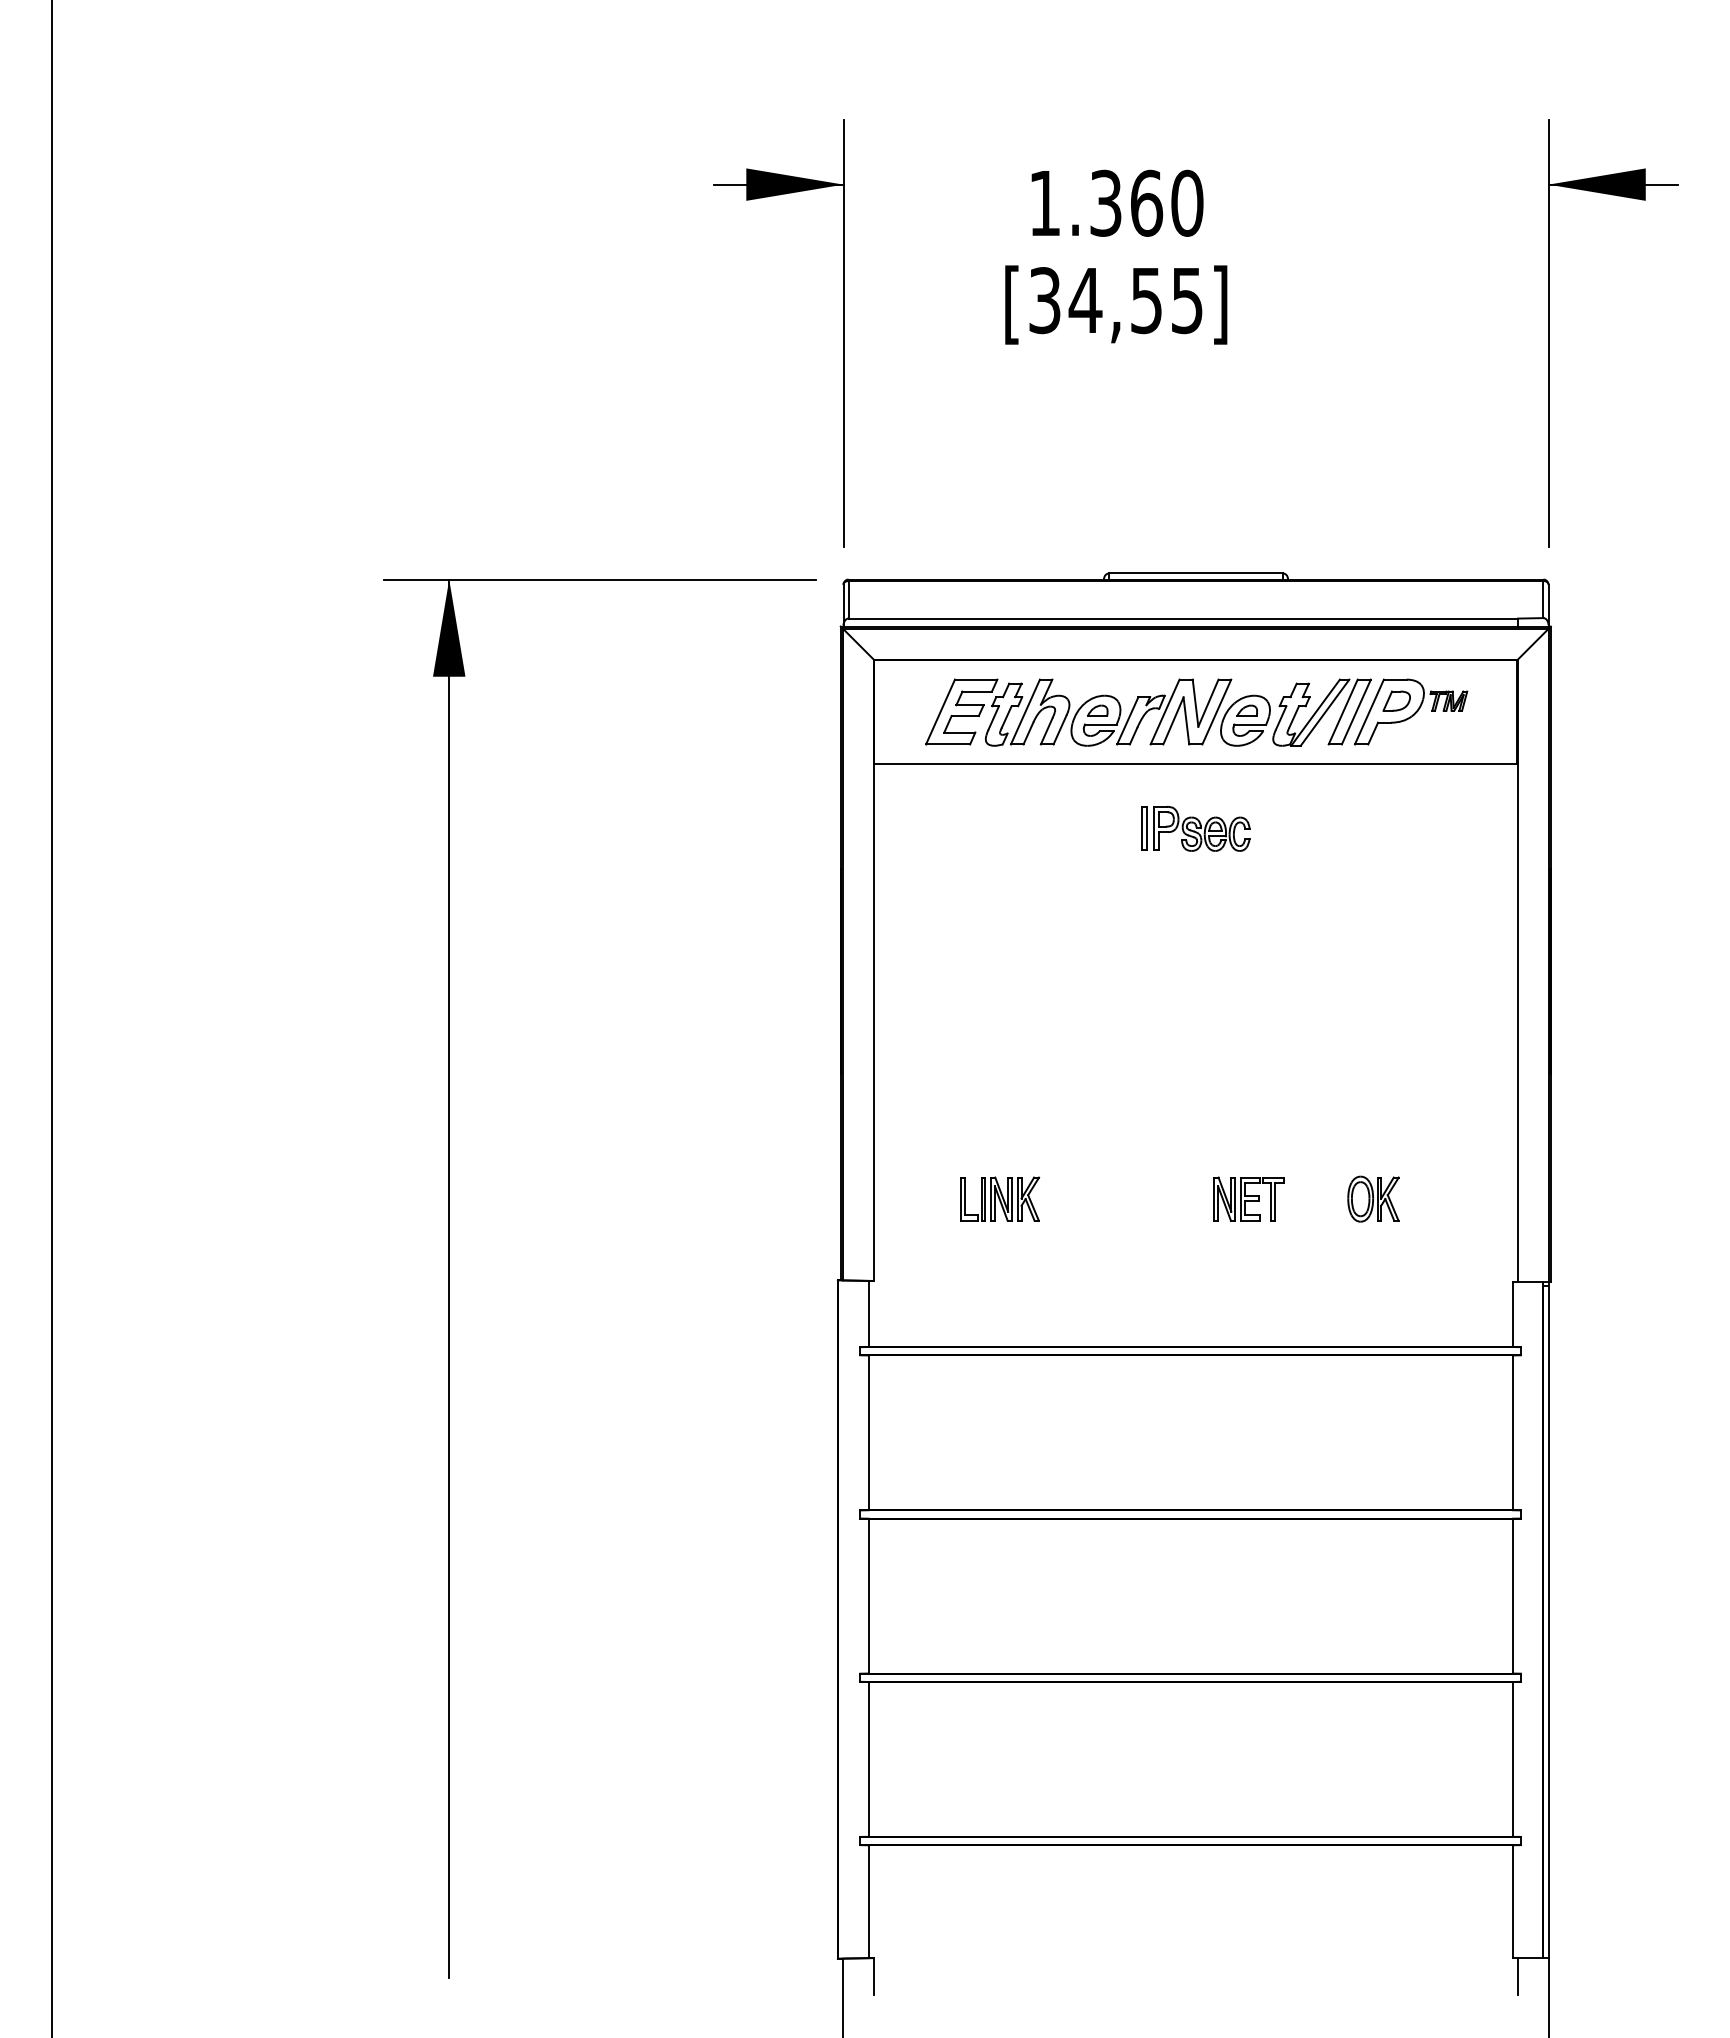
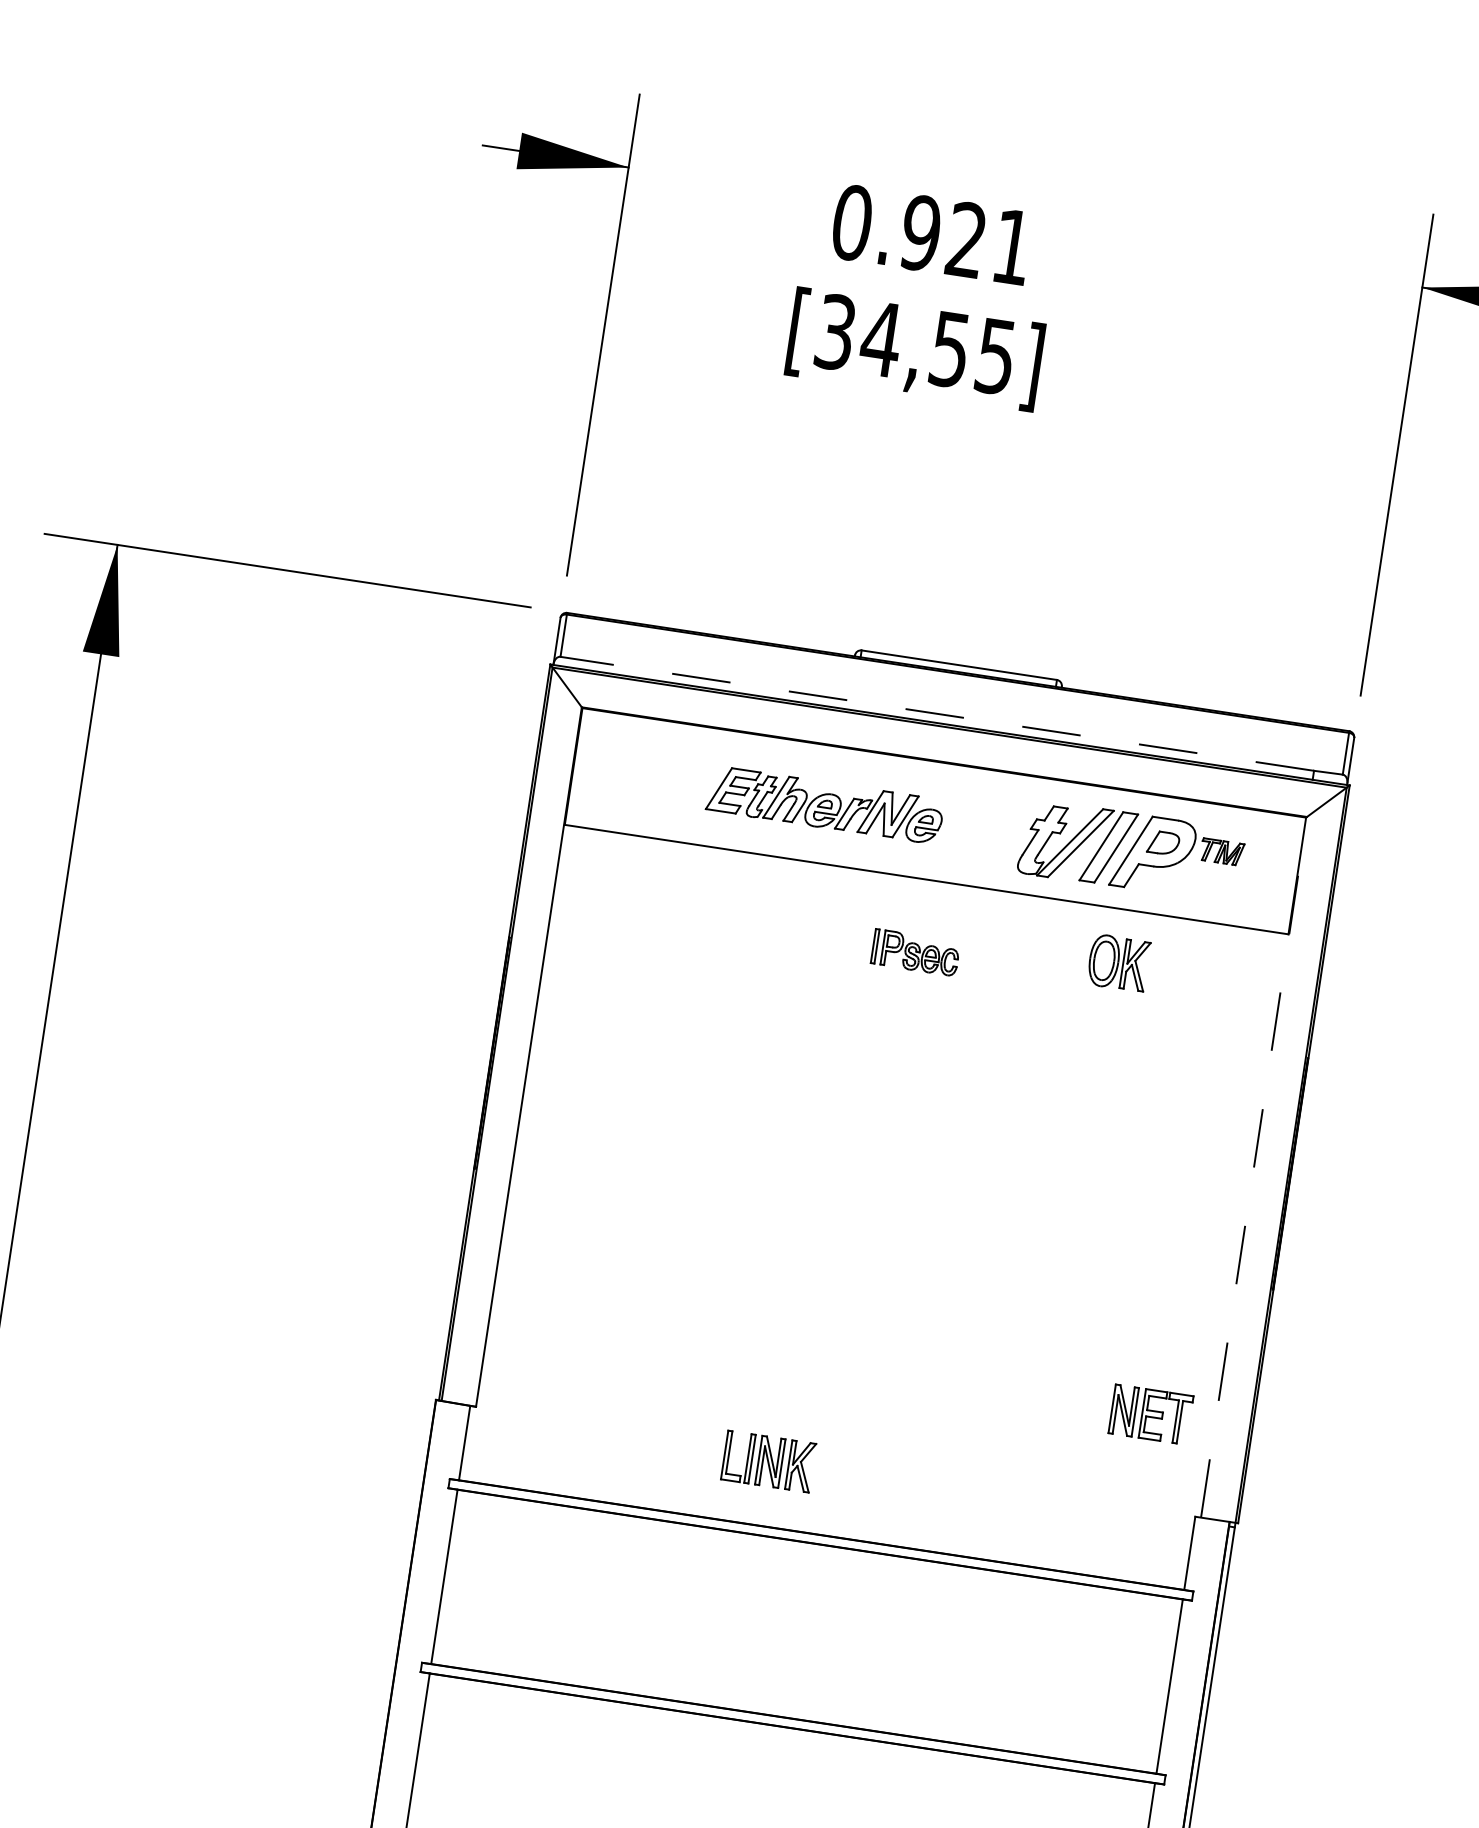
text: (1116, 202) -> (932, 234), 1.360 -> 0.921
line: (1183, 618) -> (937, 713), solid -> dashed
part: (1097, 712) -> (824, 804), size x0.6
part: (1195, 828) -> (915, 952), size x0.7
line: (1517, 970) -> (1253, 1166), solid -> dashed
part: (1000, 1198) -> (769, 1460), moved
part: (1248, 1198) -> (1150, 1413), moved
part: (1373, 1198) -> (1118, 962), moved

